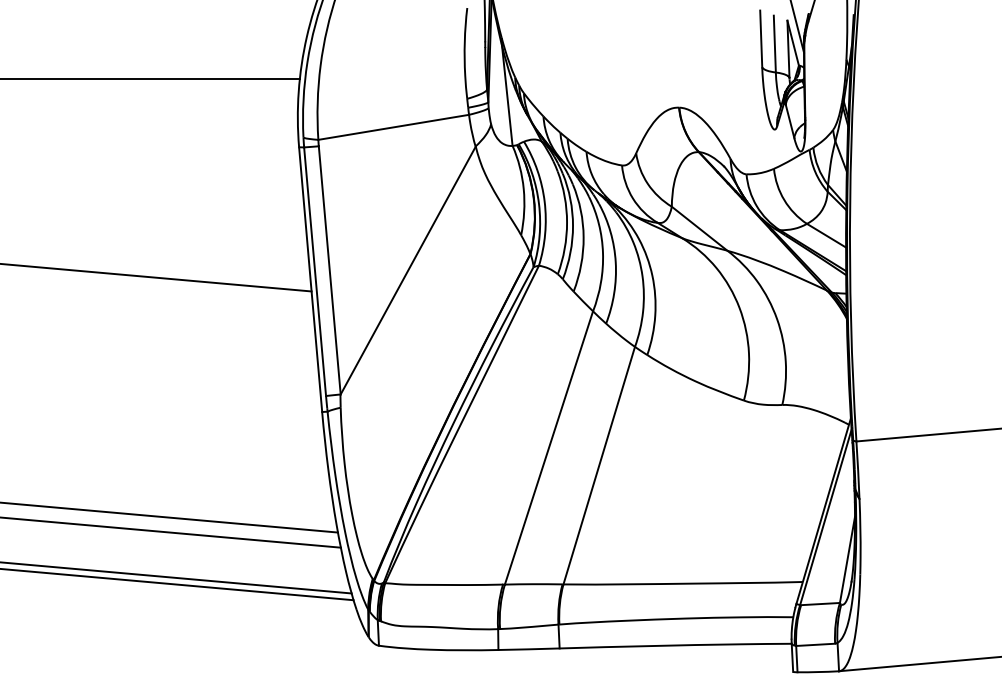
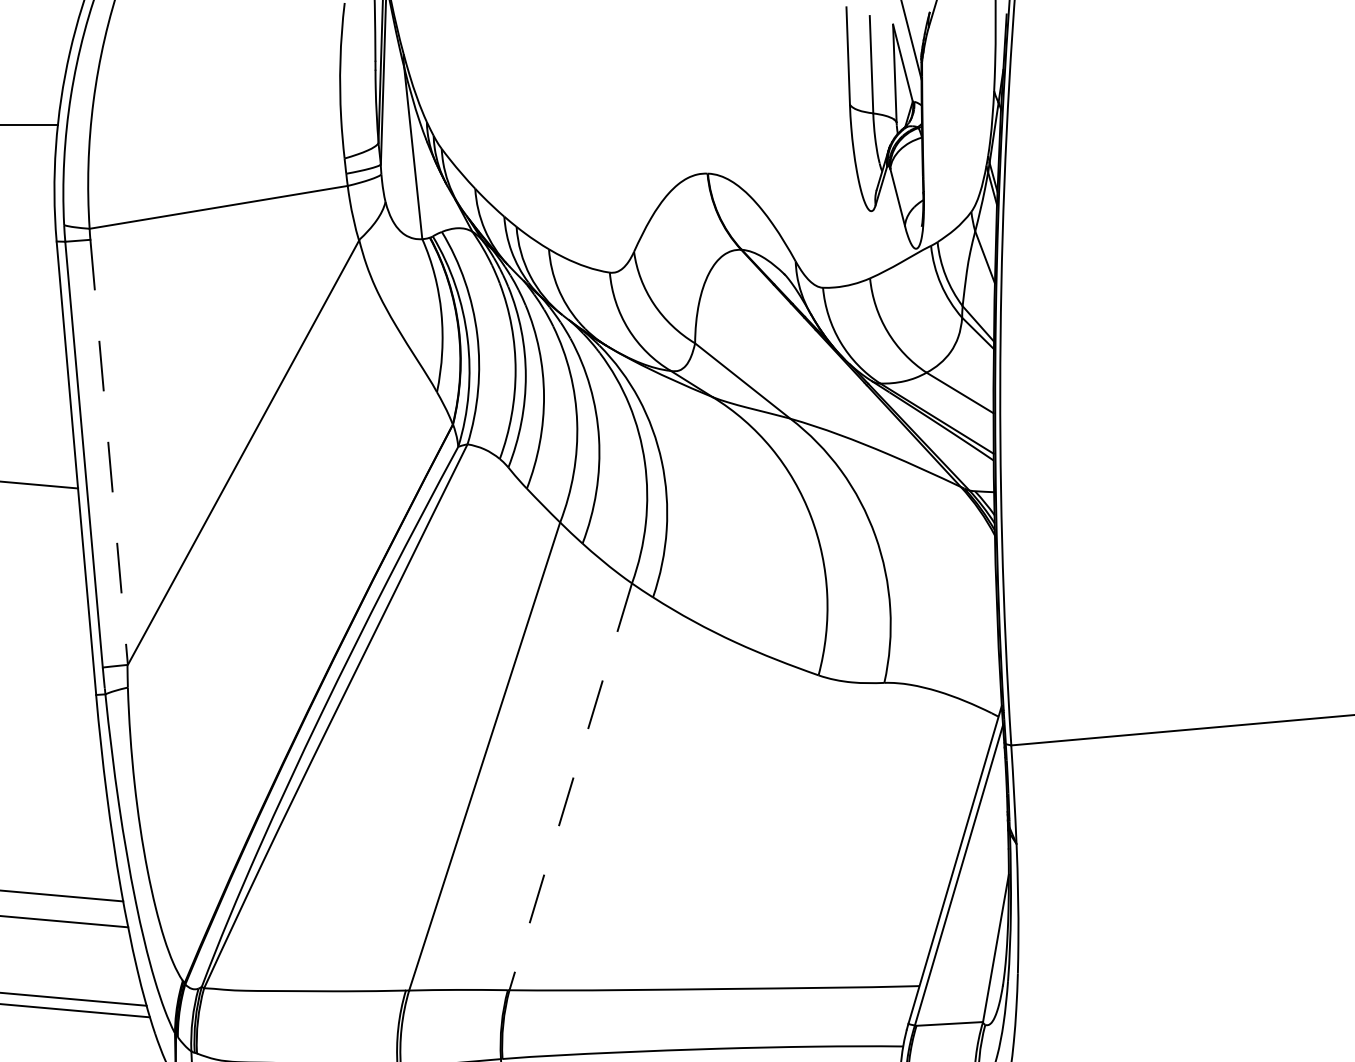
line: (329, 270) -> (108, 452), solid -> dashed
line: (599, 466) -> (571, 788), solid -> dashed

